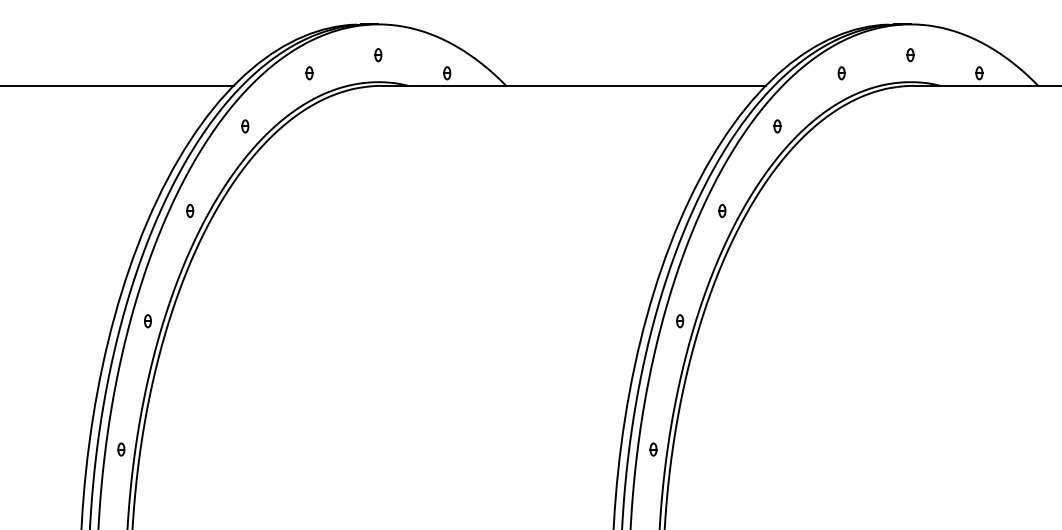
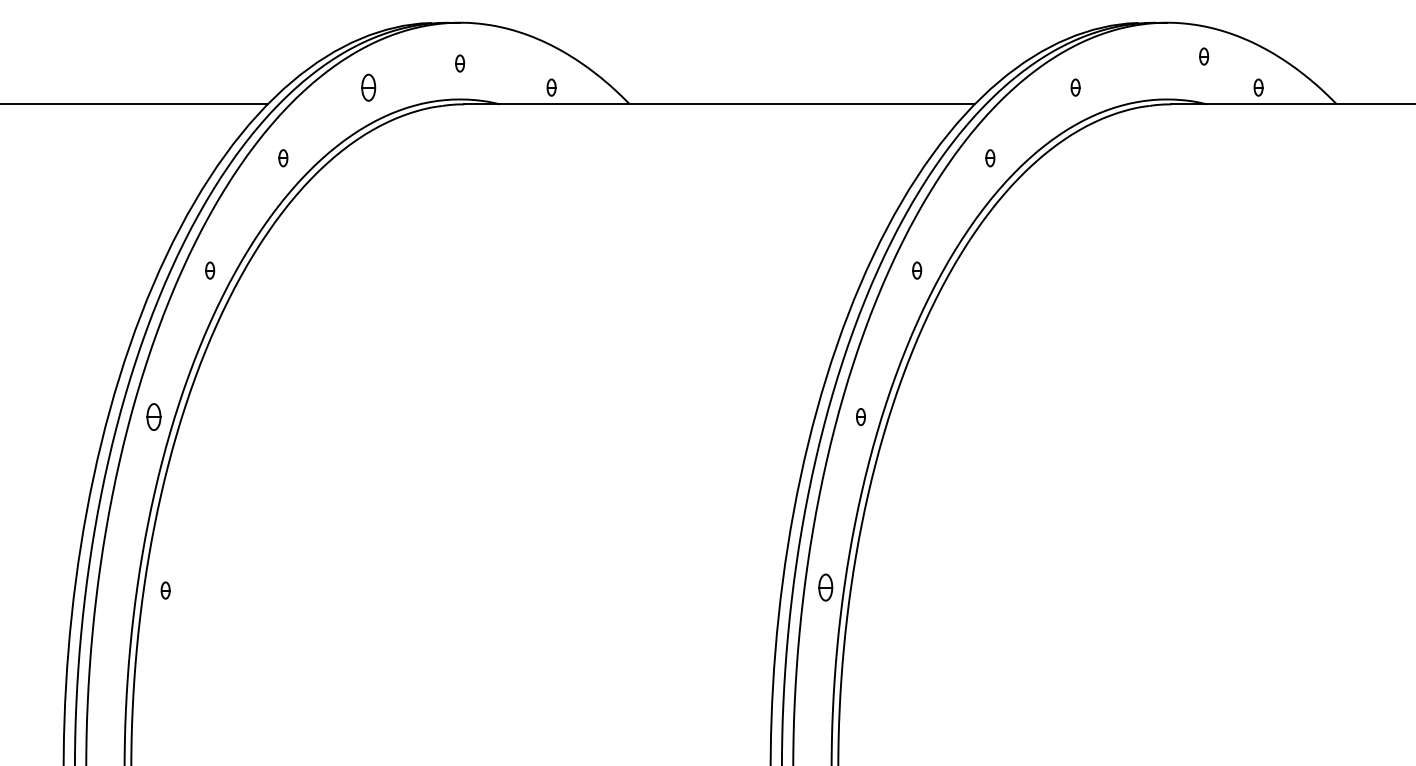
part: (910, 55) -> (1204, 56), moved
part: (309, 73) -> (368, 87), size x1.6
part: (147, 320) -> (153, 416), size x1.6
part: (121, 449) -> (165, 590), moved
part: (653, 449) -> (825, 587), size x1.6

